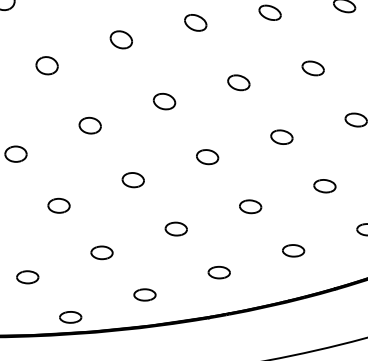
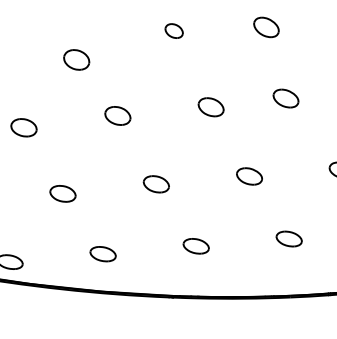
part: (164, 101) -> (174, 31), size x0.7
part: (89, 125) -> (75, 59), moved
part: (281, 136) -> (285, 97), moved

